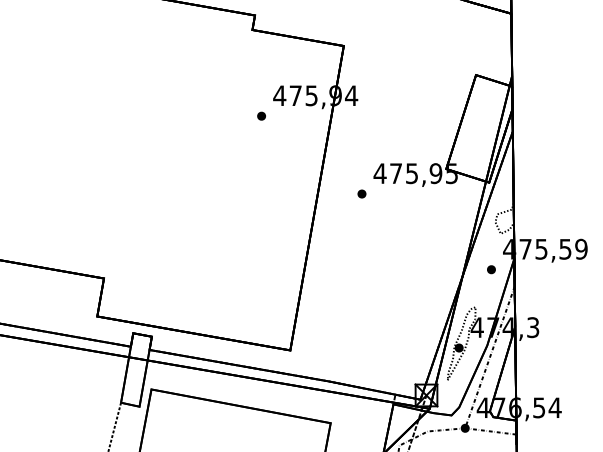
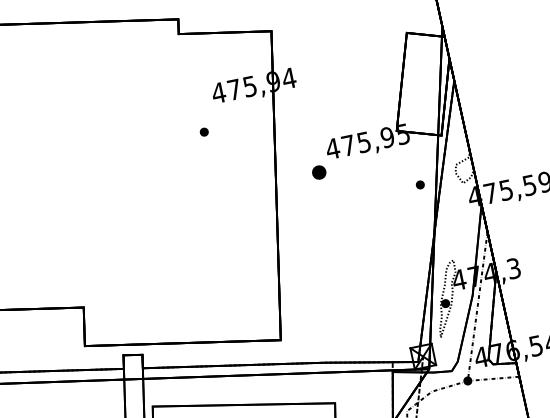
part: (261, 115) -> (204, 131), moved
part: (361, 193) -> (318, 172), size x1.6
part: (491, 269) -> (420, 184), moved

